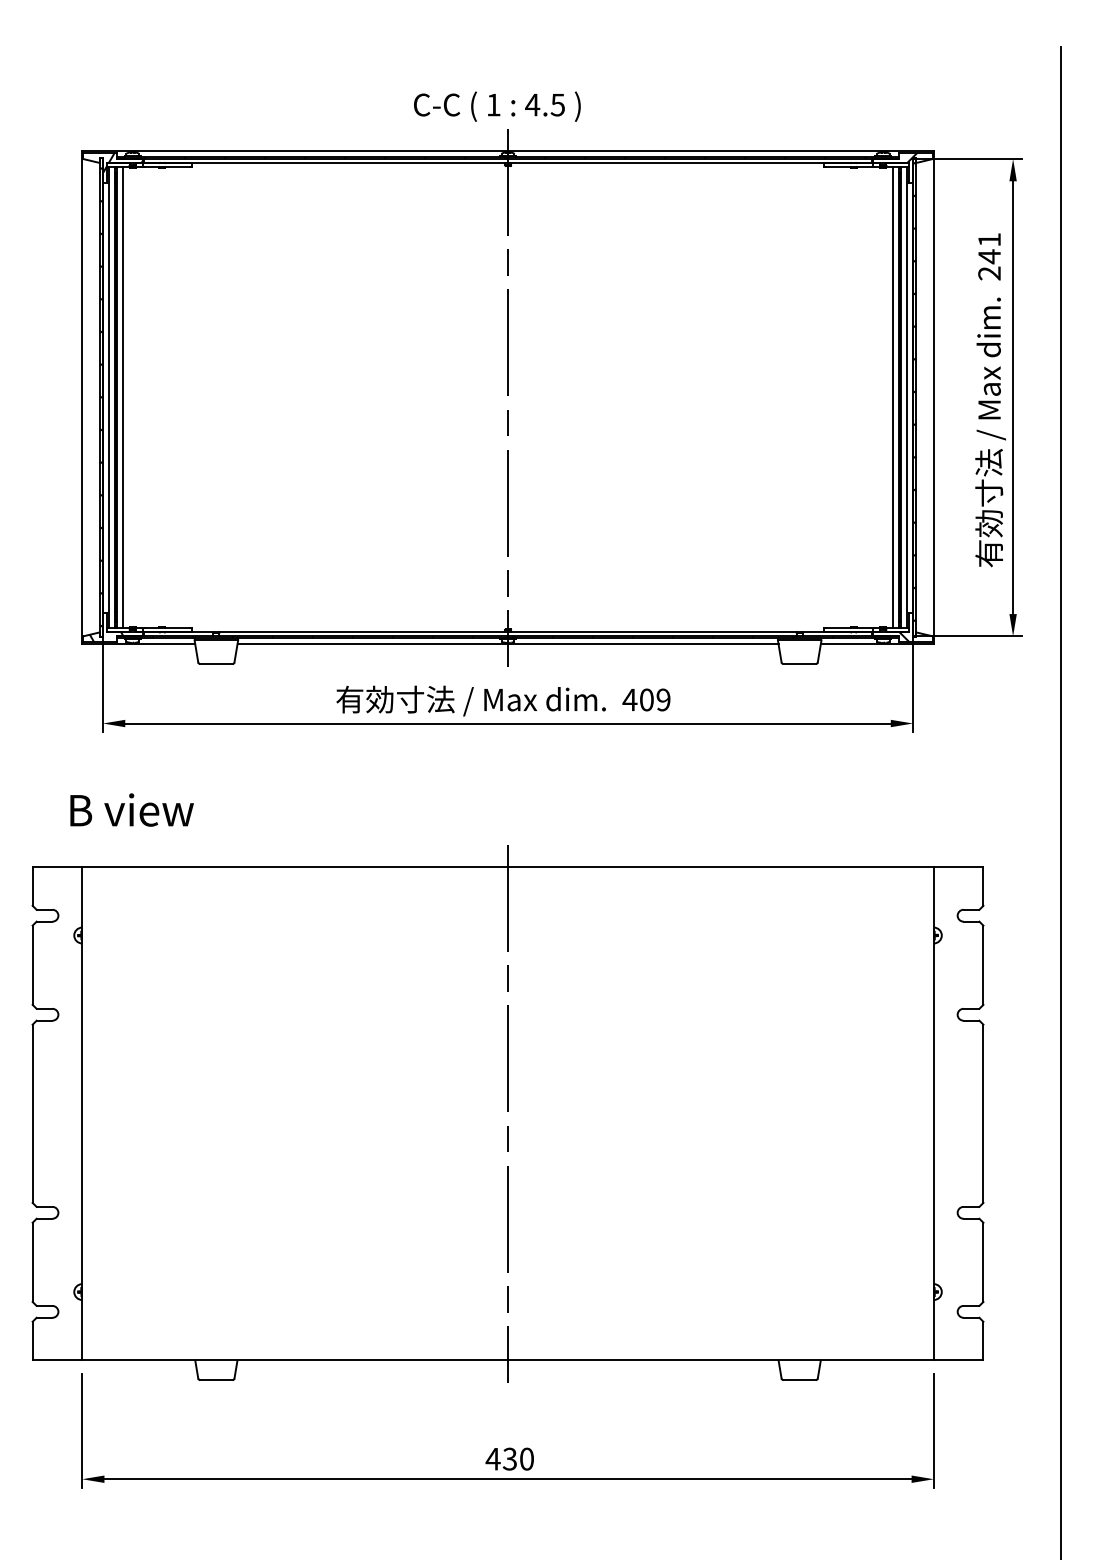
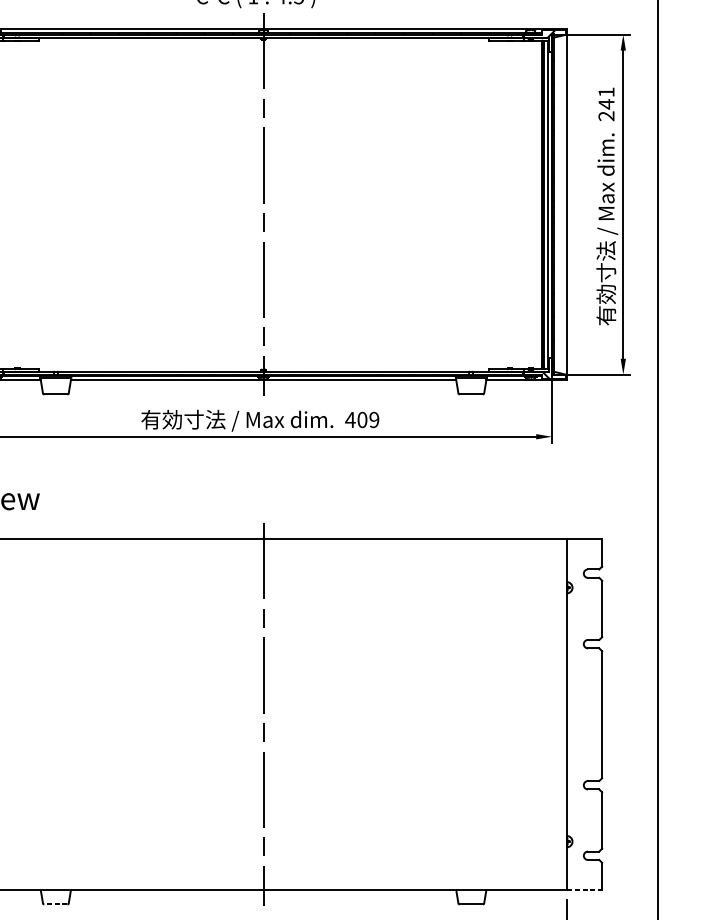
line: (893, 397) -> (538, 204), removed
line: (958, 1360) -> (584, 890), solid -> dashed
line: (215, 1380) -> (55, 904), solid -> dashed

